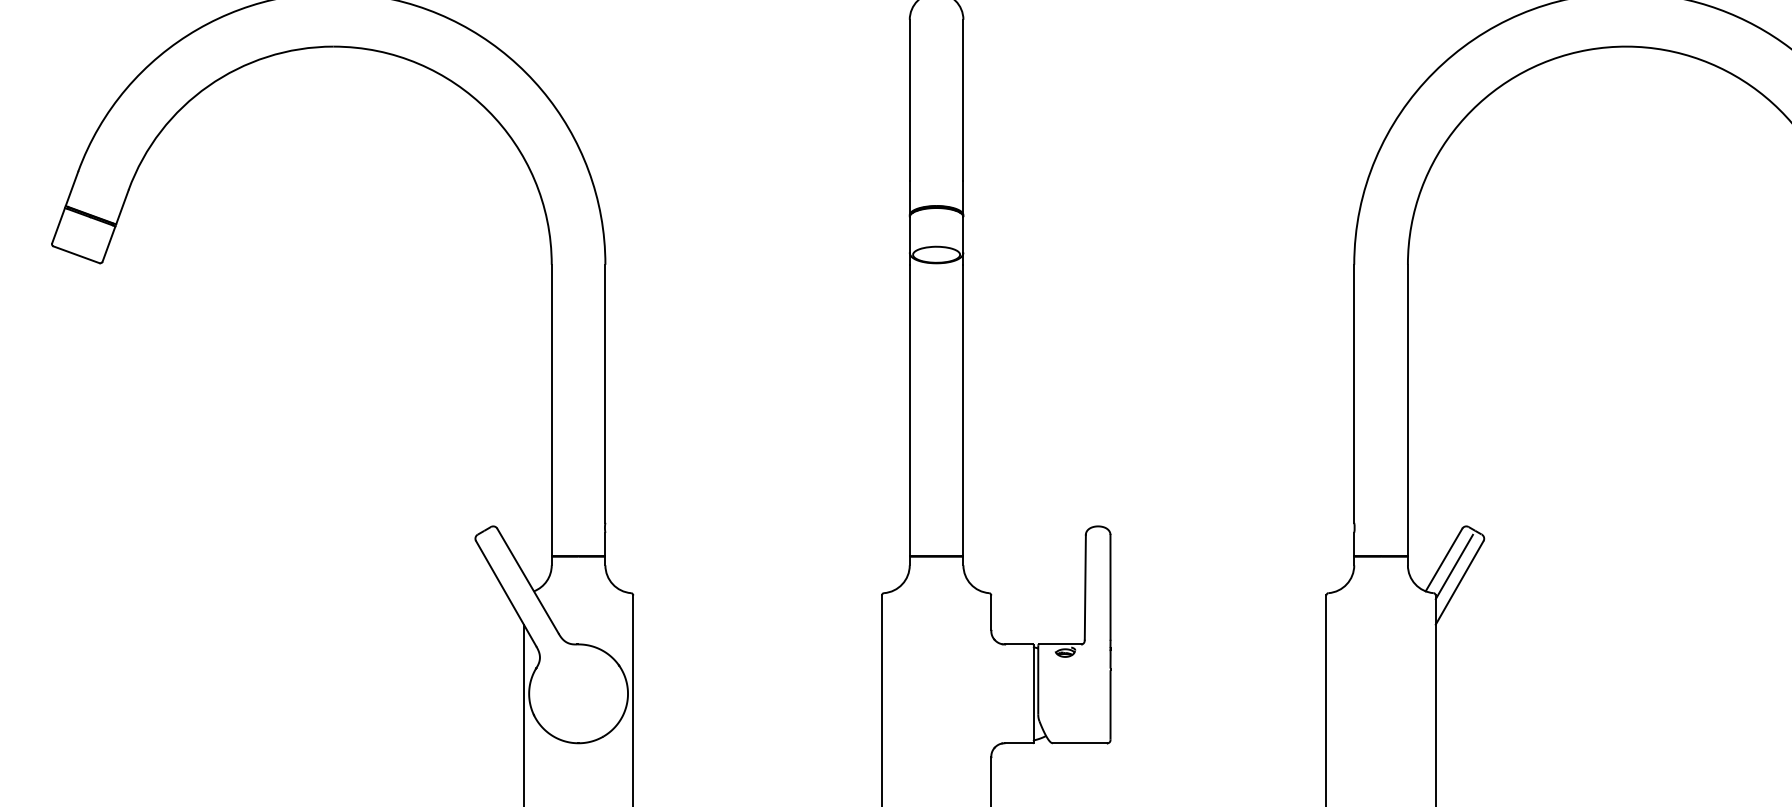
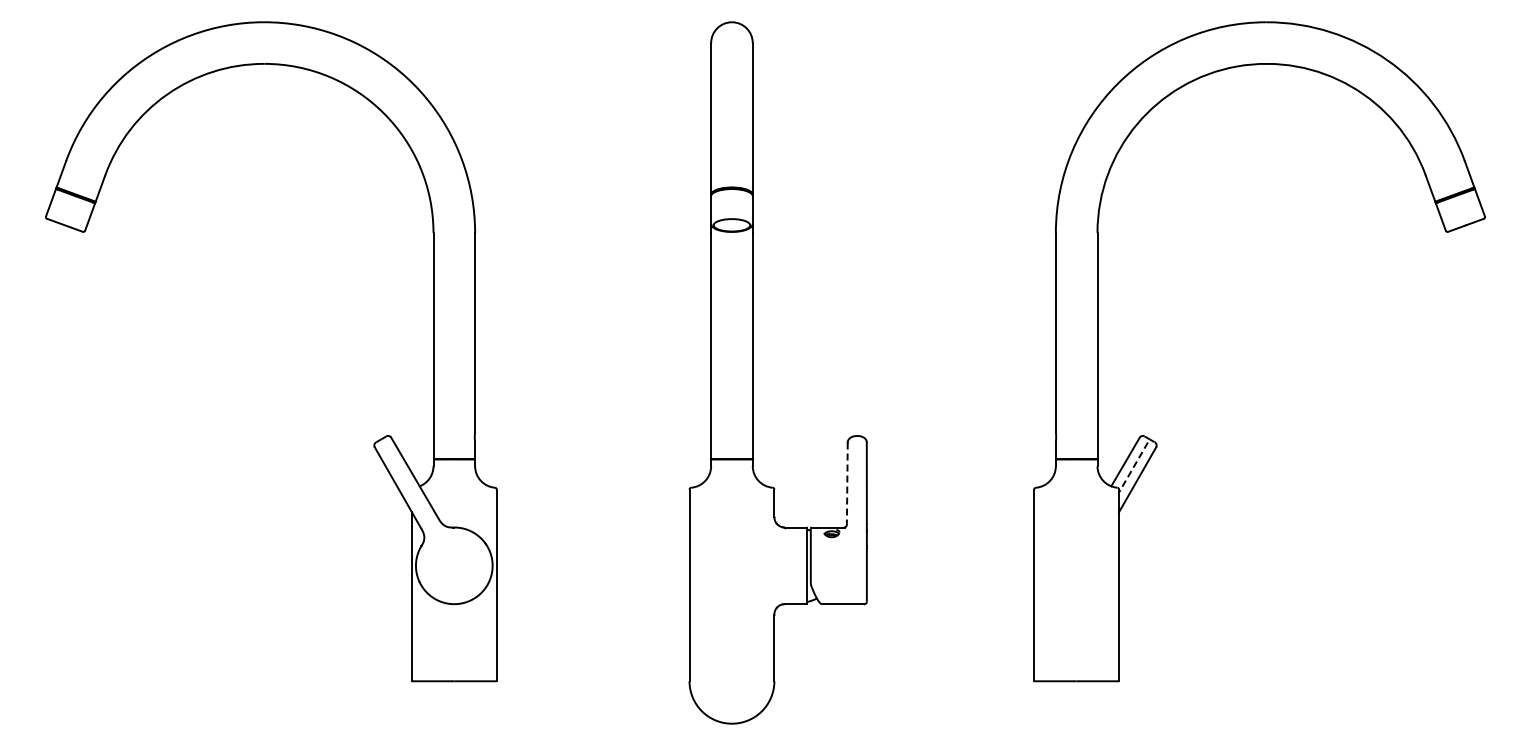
line: (1454, 567) -> (1133, 467), solid -> dashed
line: (1085, 587) -> (847, 483), solid -> dashed

